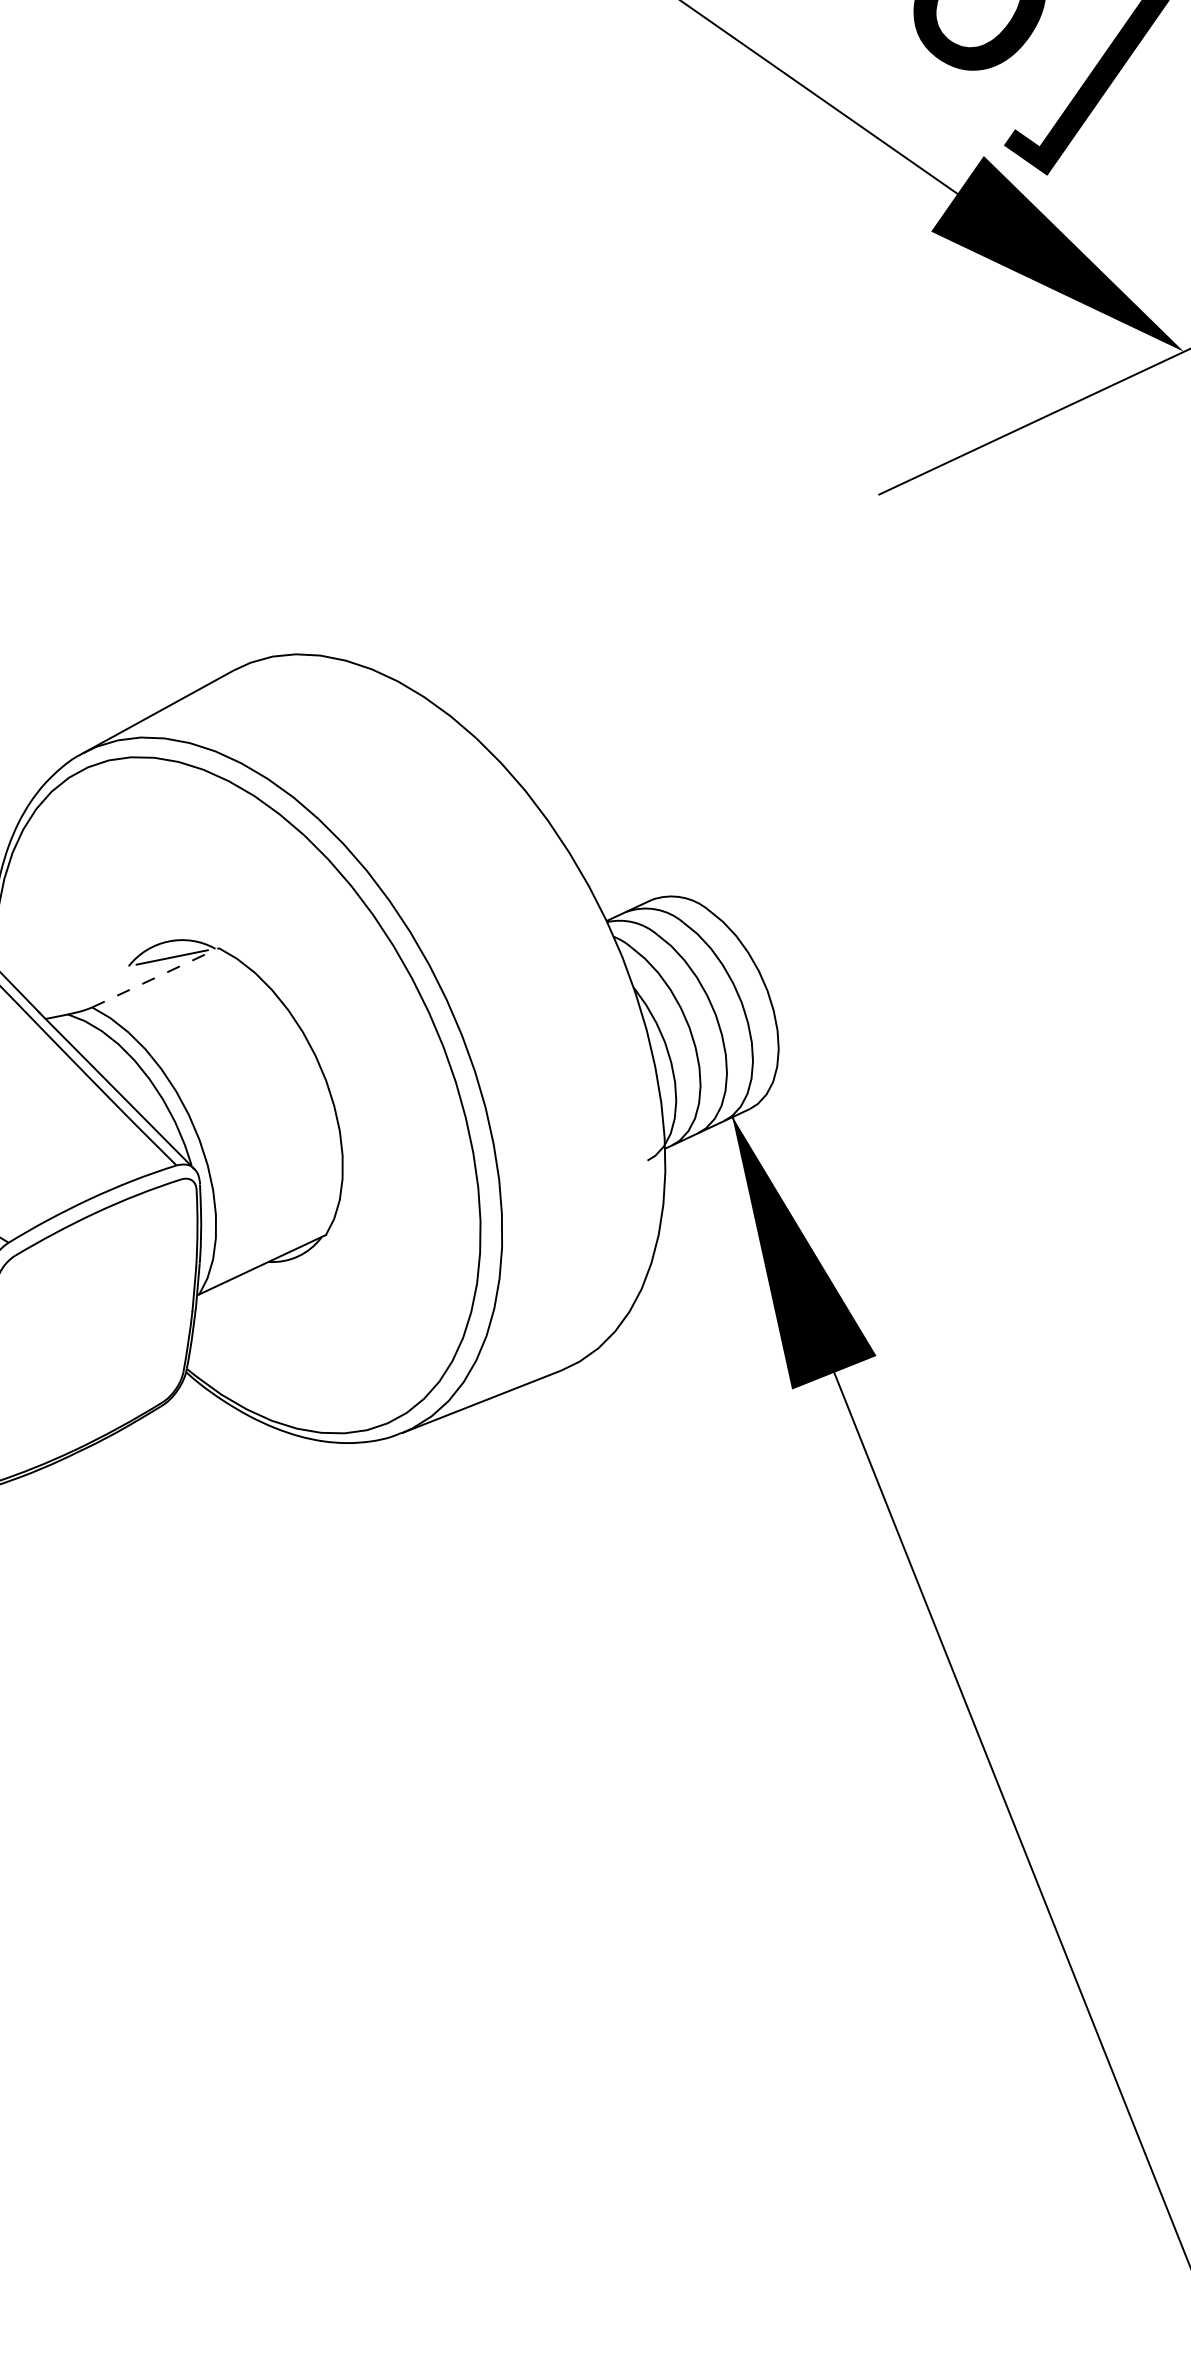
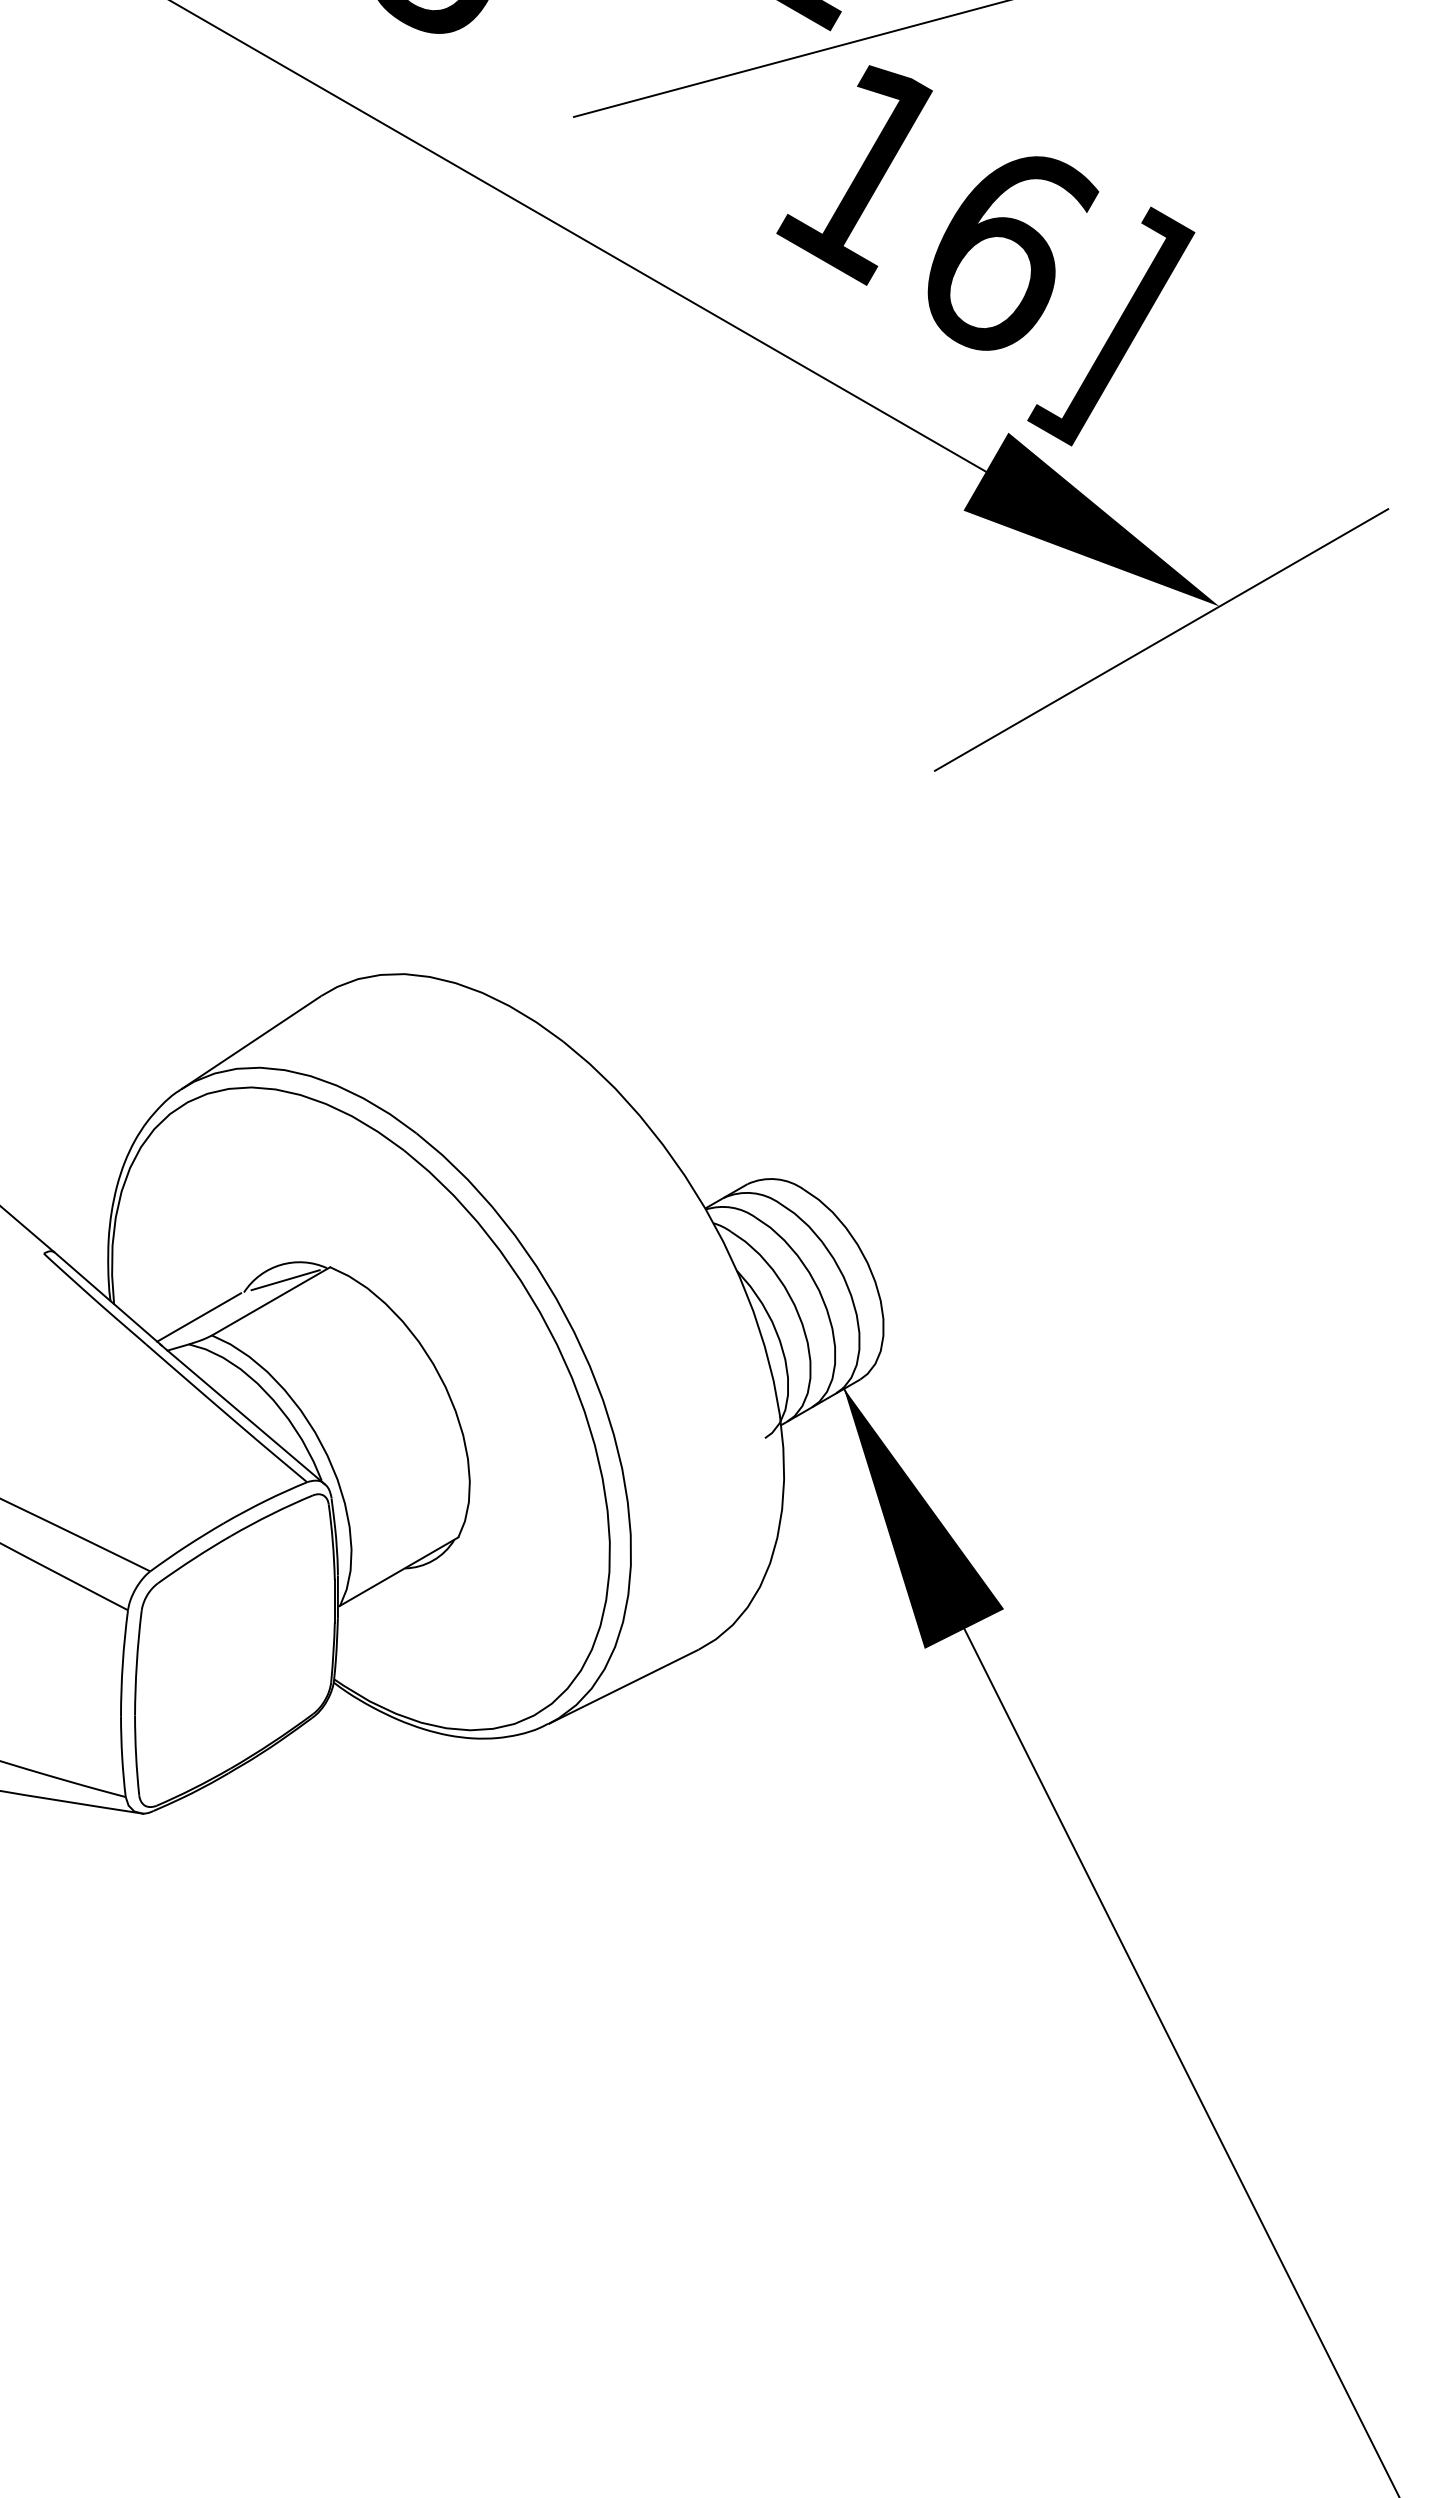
line: (155, 977) -> (271, 1301), dashed -> solid
line: (81, 987) -> (199, 1317), added

